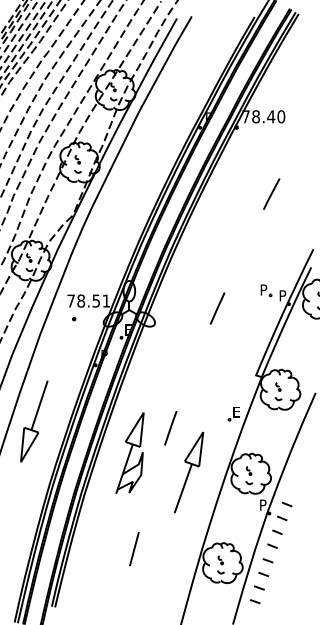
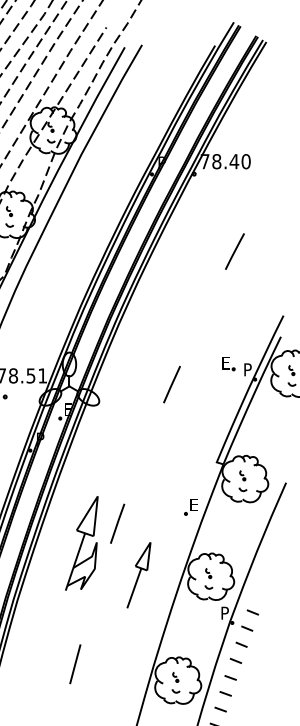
text: (263, 289) -> (225, 362), P -> E
part: (129, 452) -> (81, 542), moved
part: (189, 472) -> (139, 575), size x0.7

